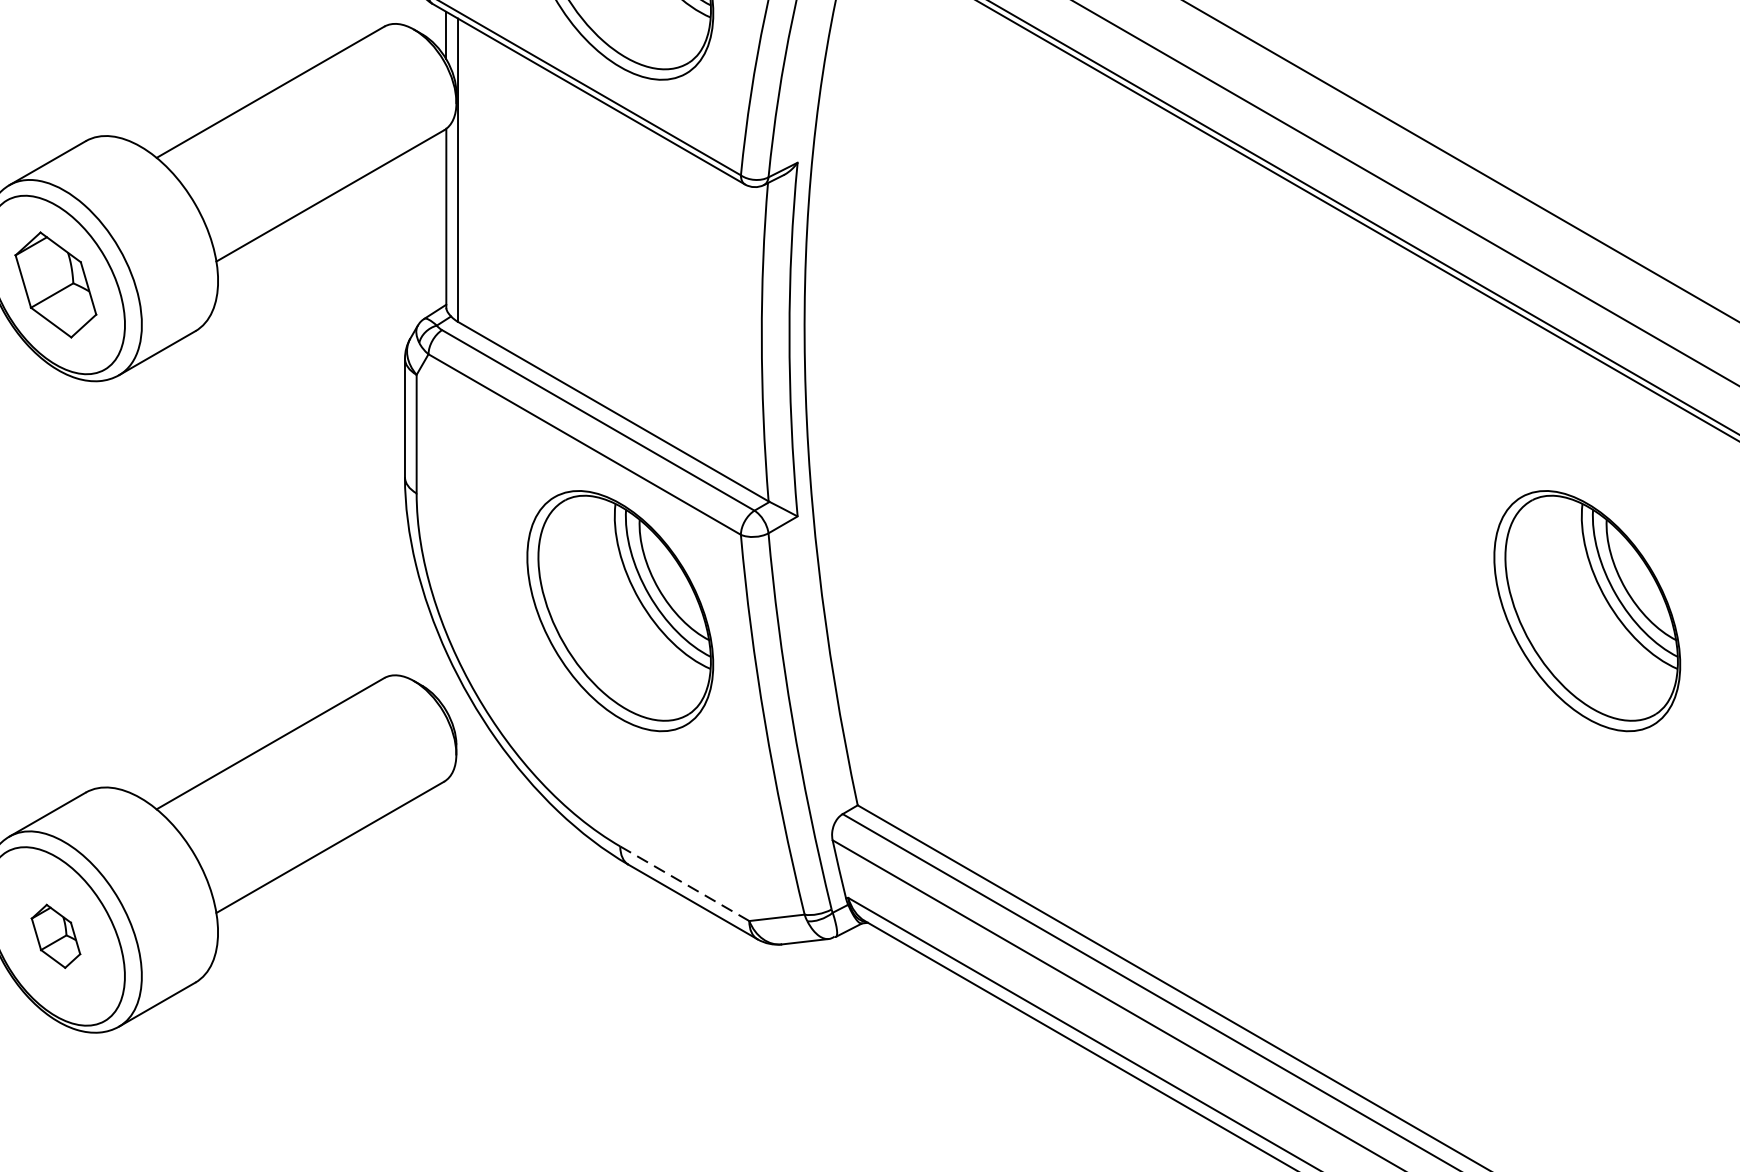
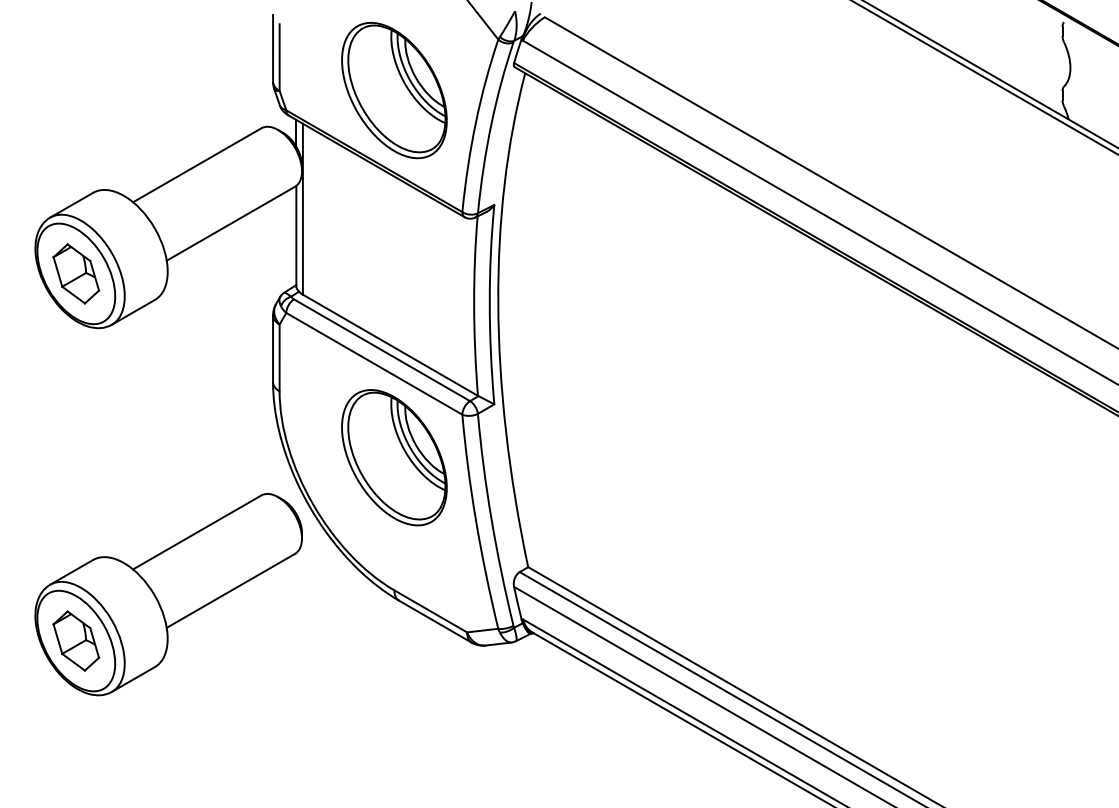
part: (1587, 610) -> (939, 457), removed
line: (684, 883) -> (430, 611), dashed -> solid
part: (56, 935) -> (76, 640), size x1.67

